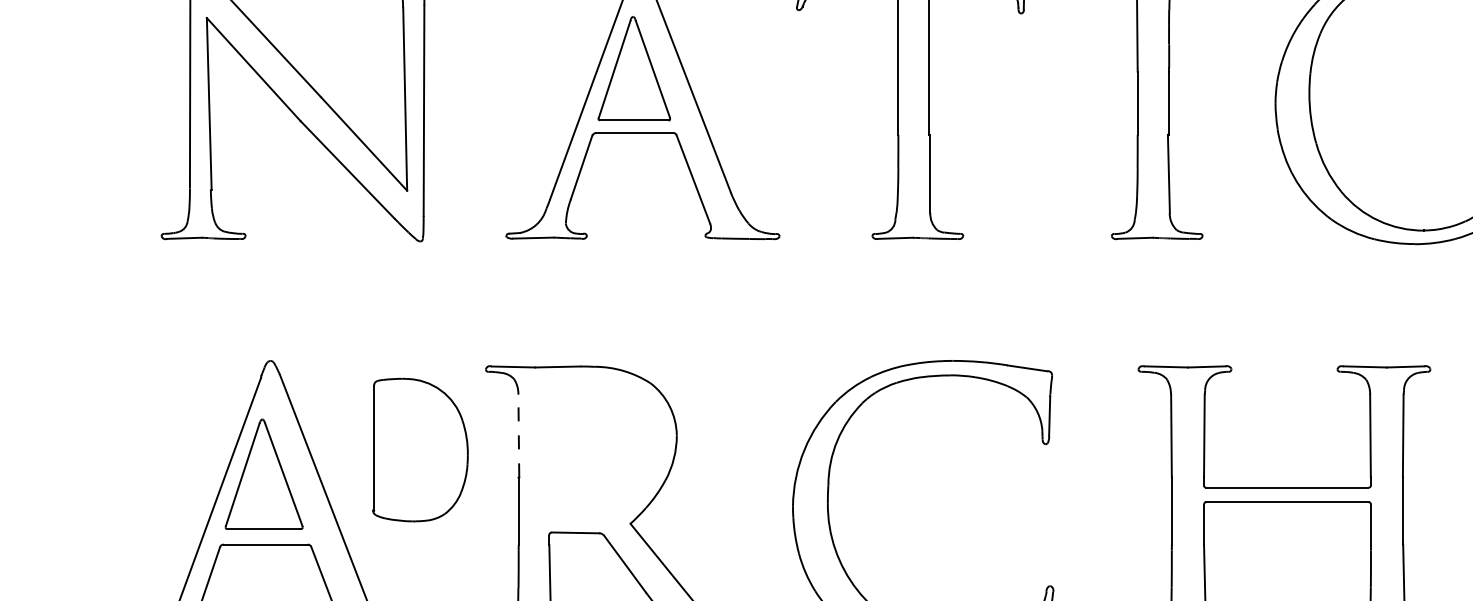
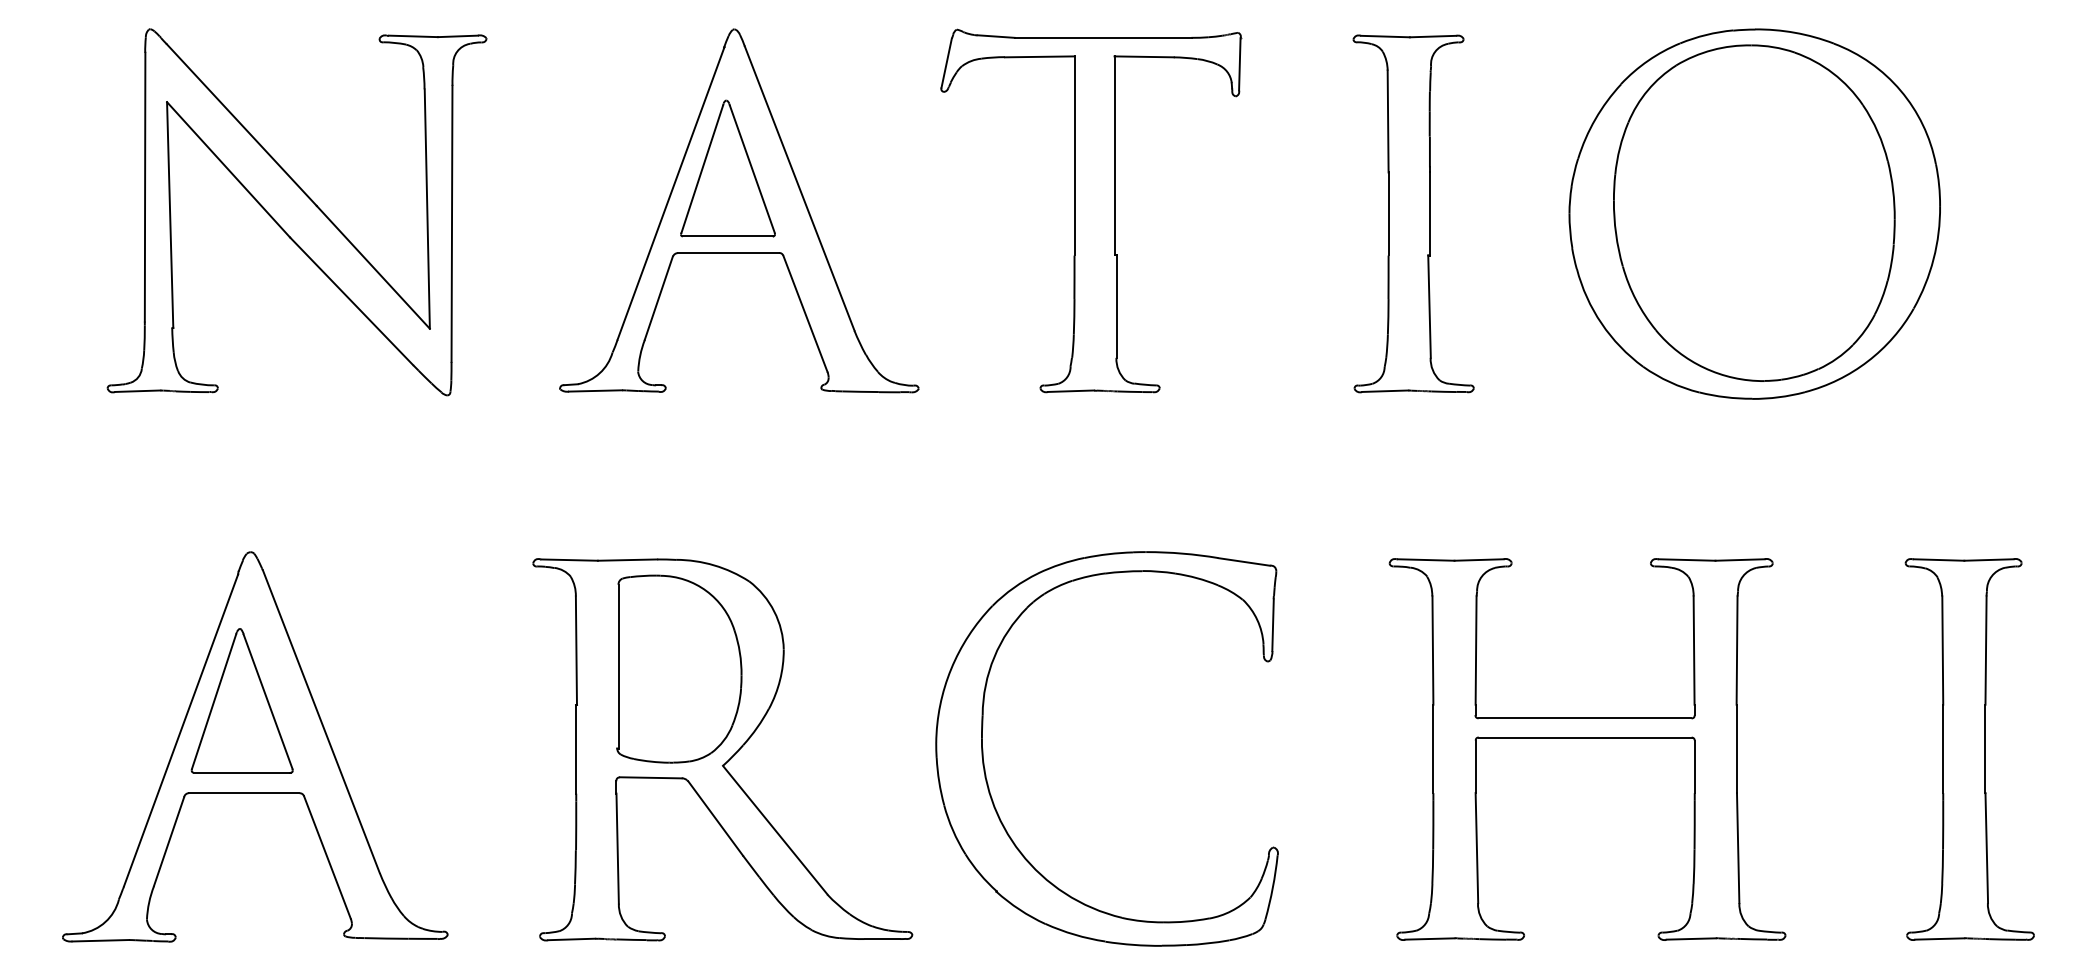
line: (518, 435) -> (576, 650), dashed -> solid
part: (420, 449) -> (679, 668), moved

